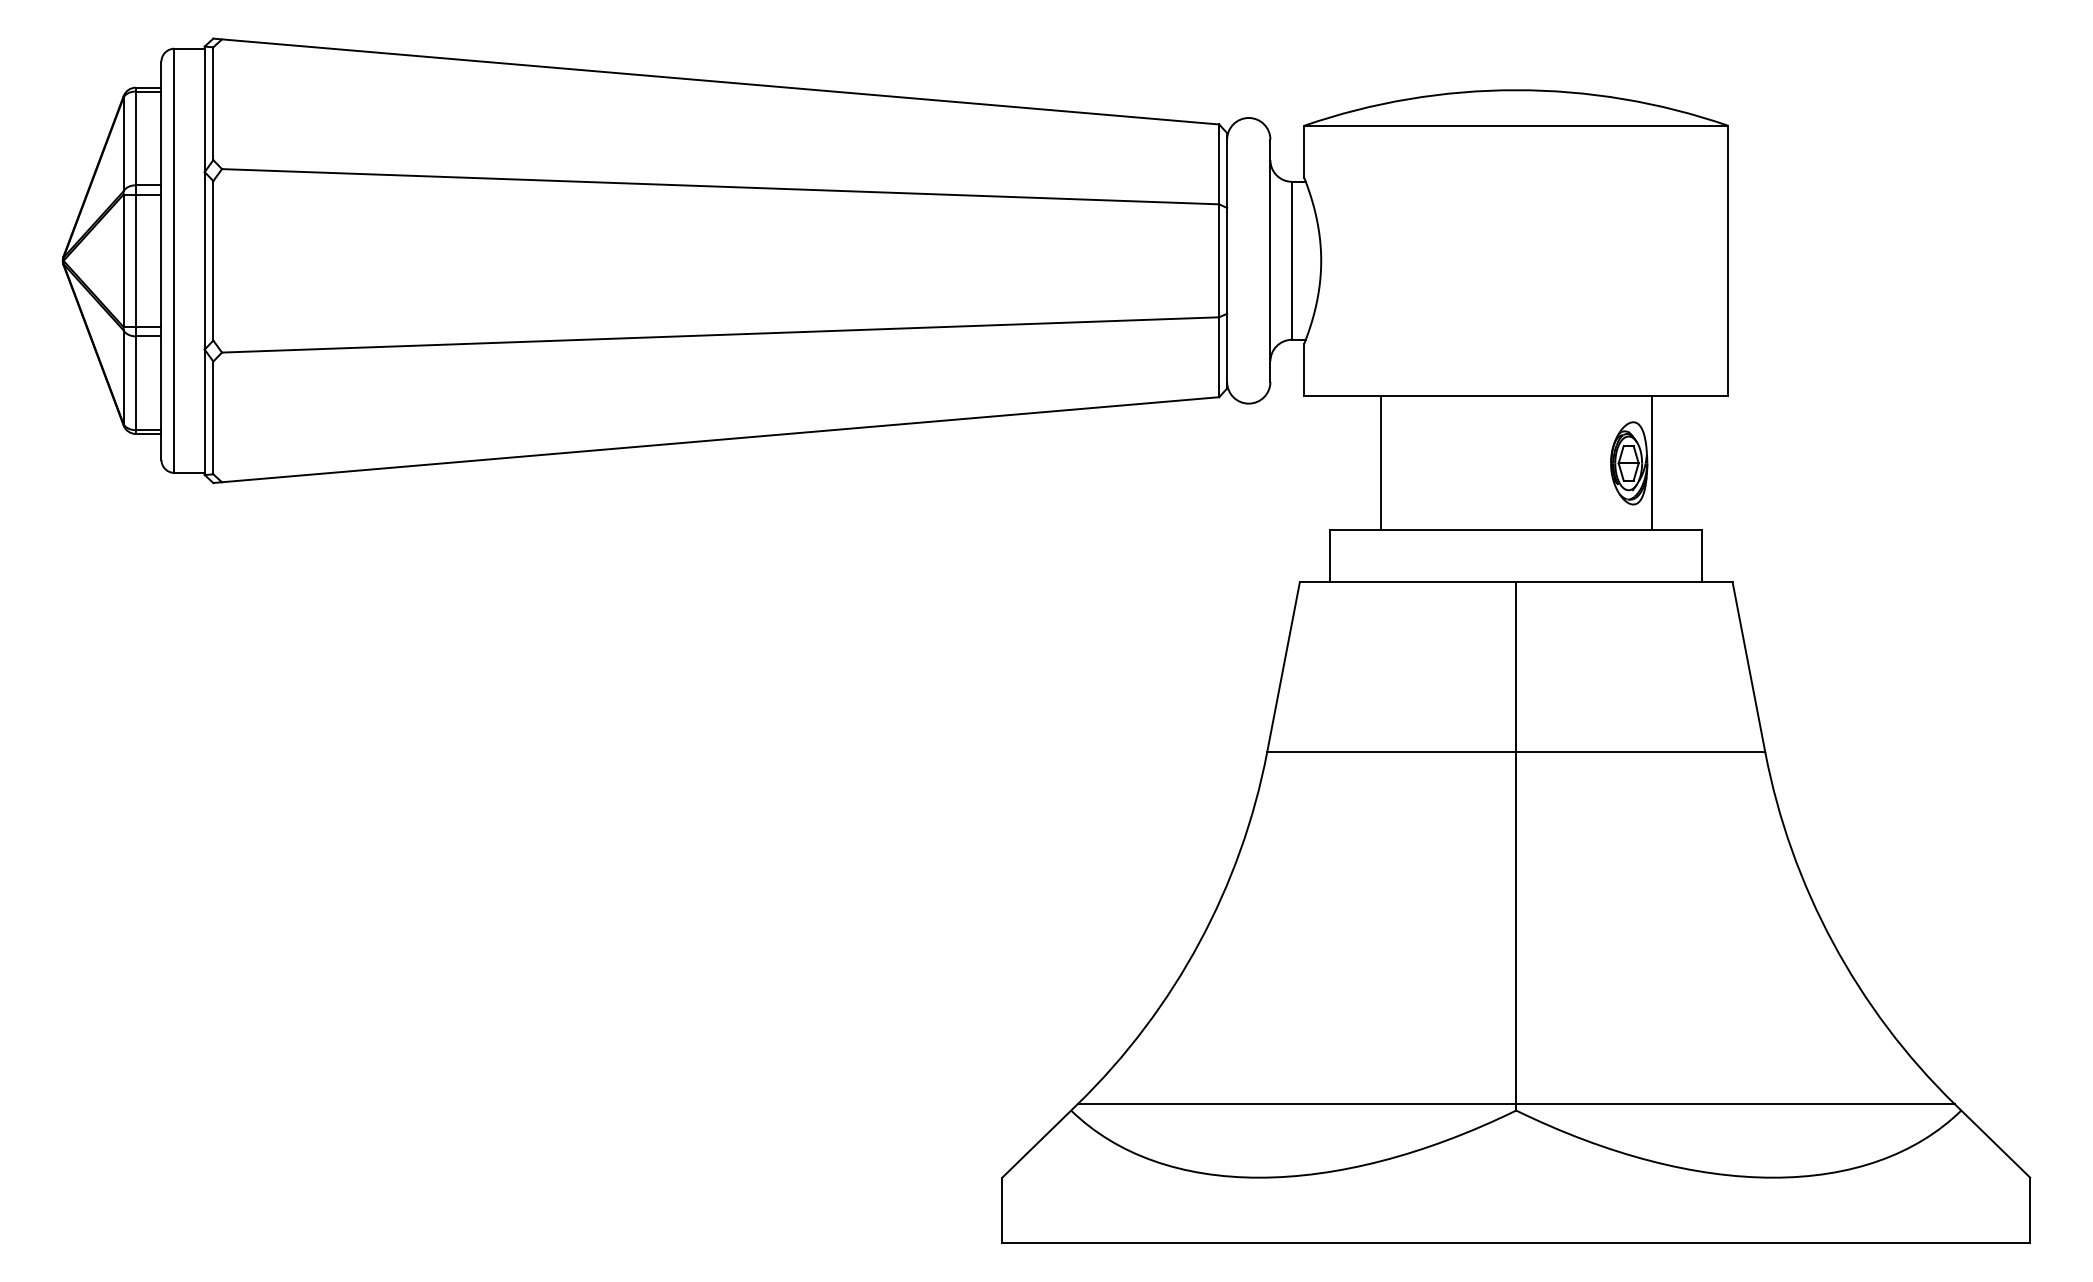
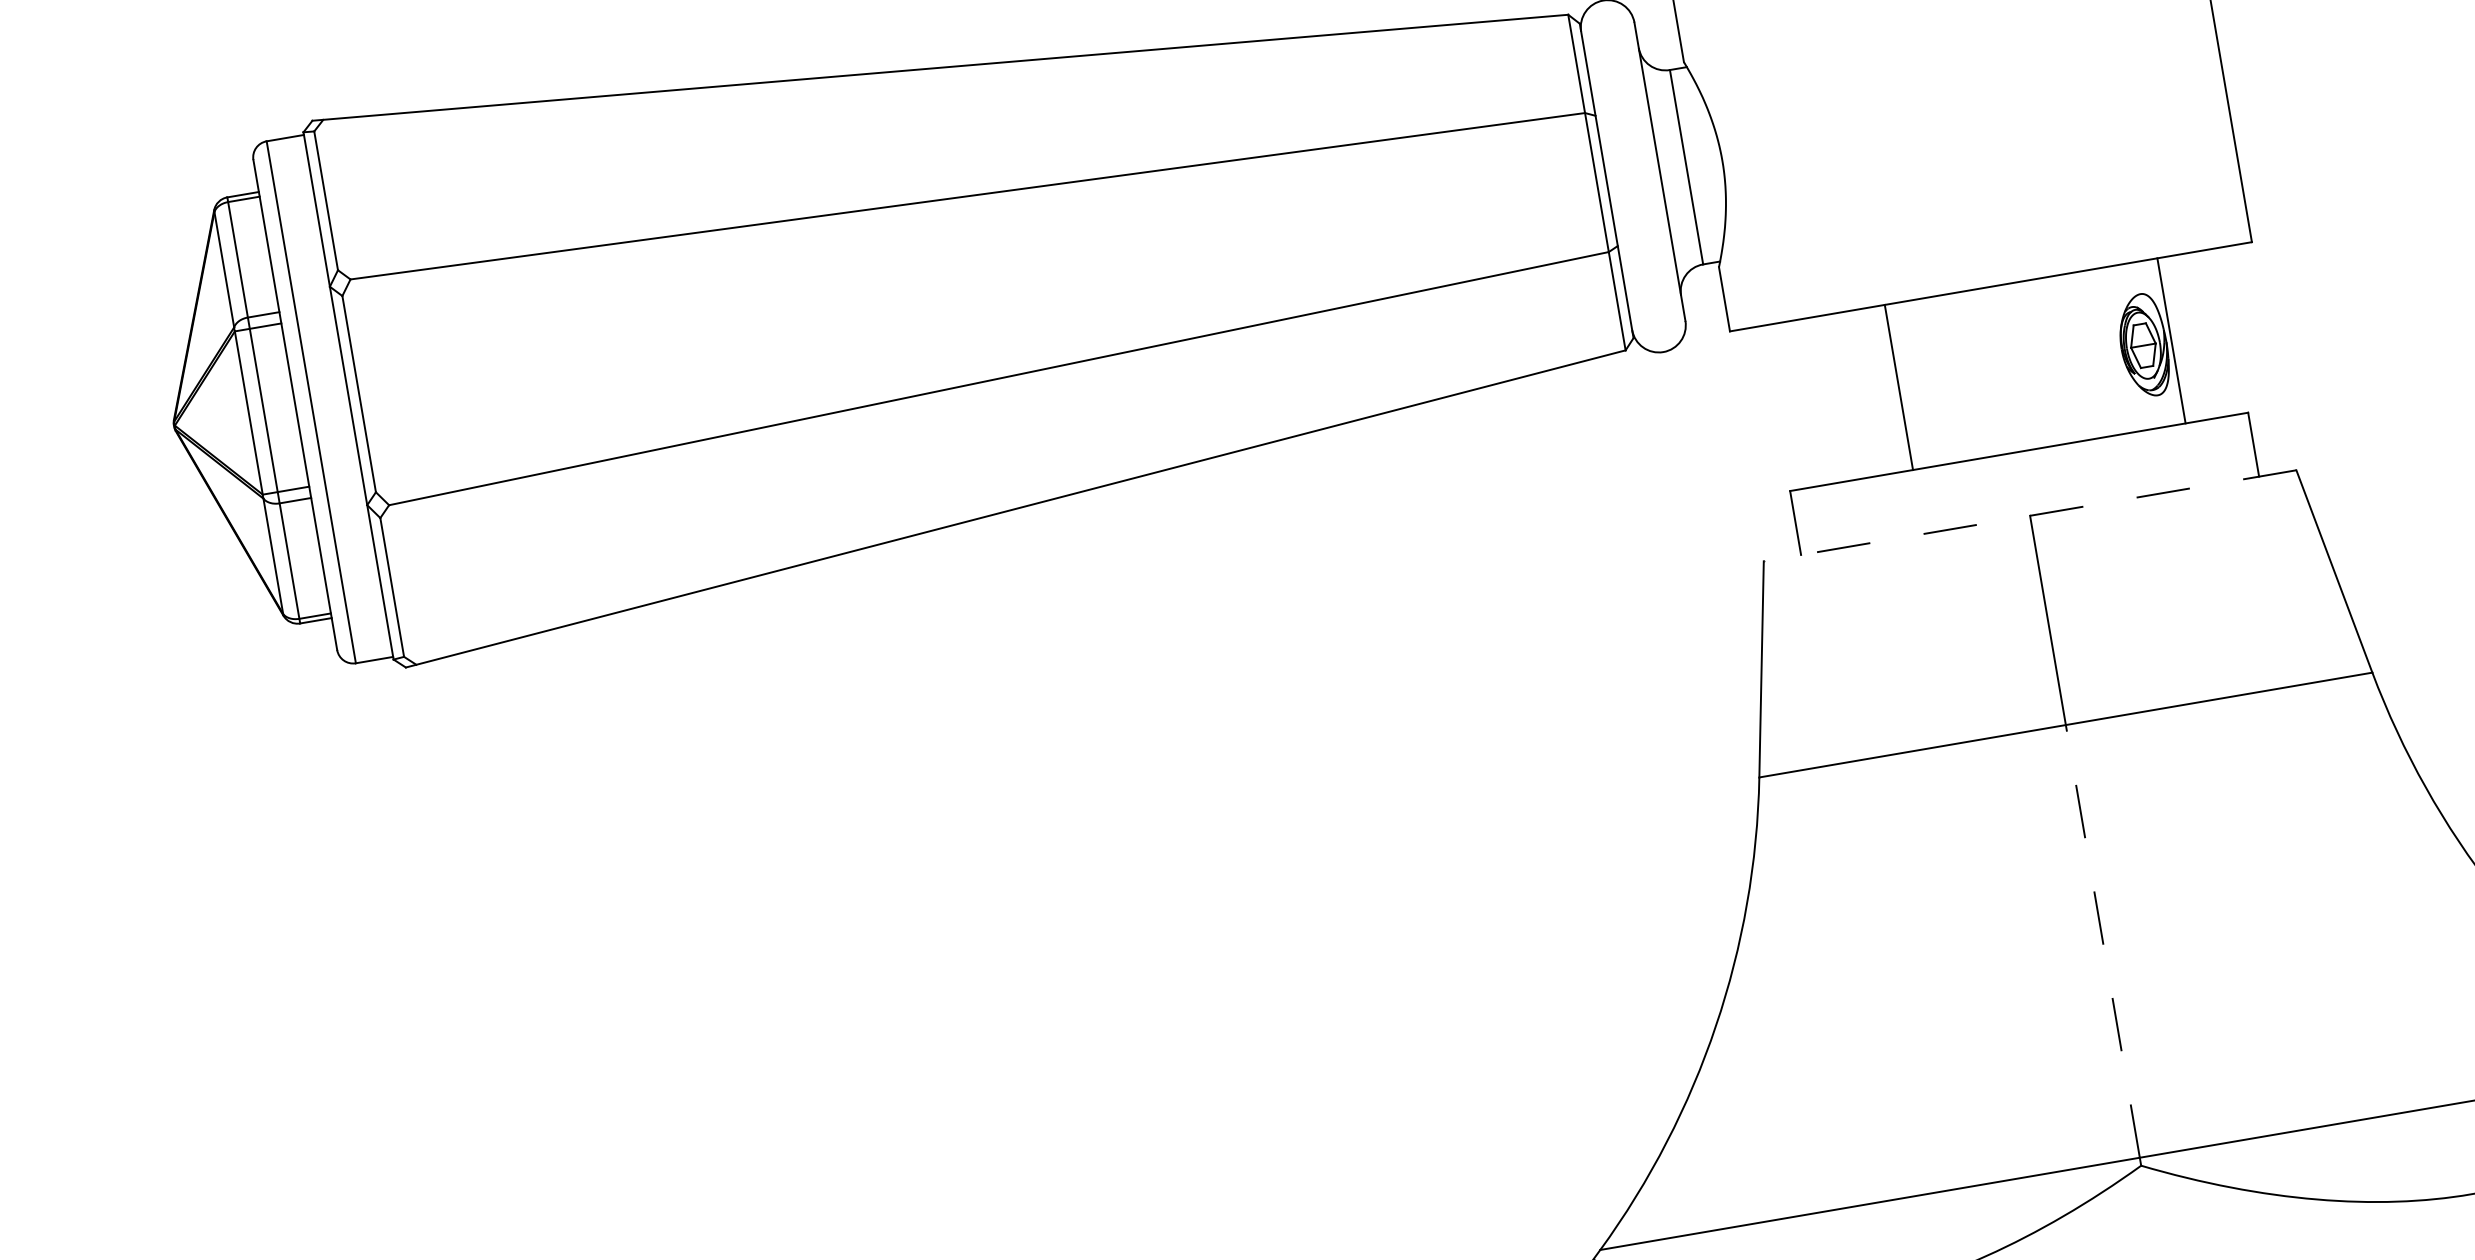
line: (1380, 463) -> (1898, 387), moved
line: (1515, 582) -> (2029, 516), solid -> dashed
line: (1516, 928) -> (2103, 941), solid -> dashed

